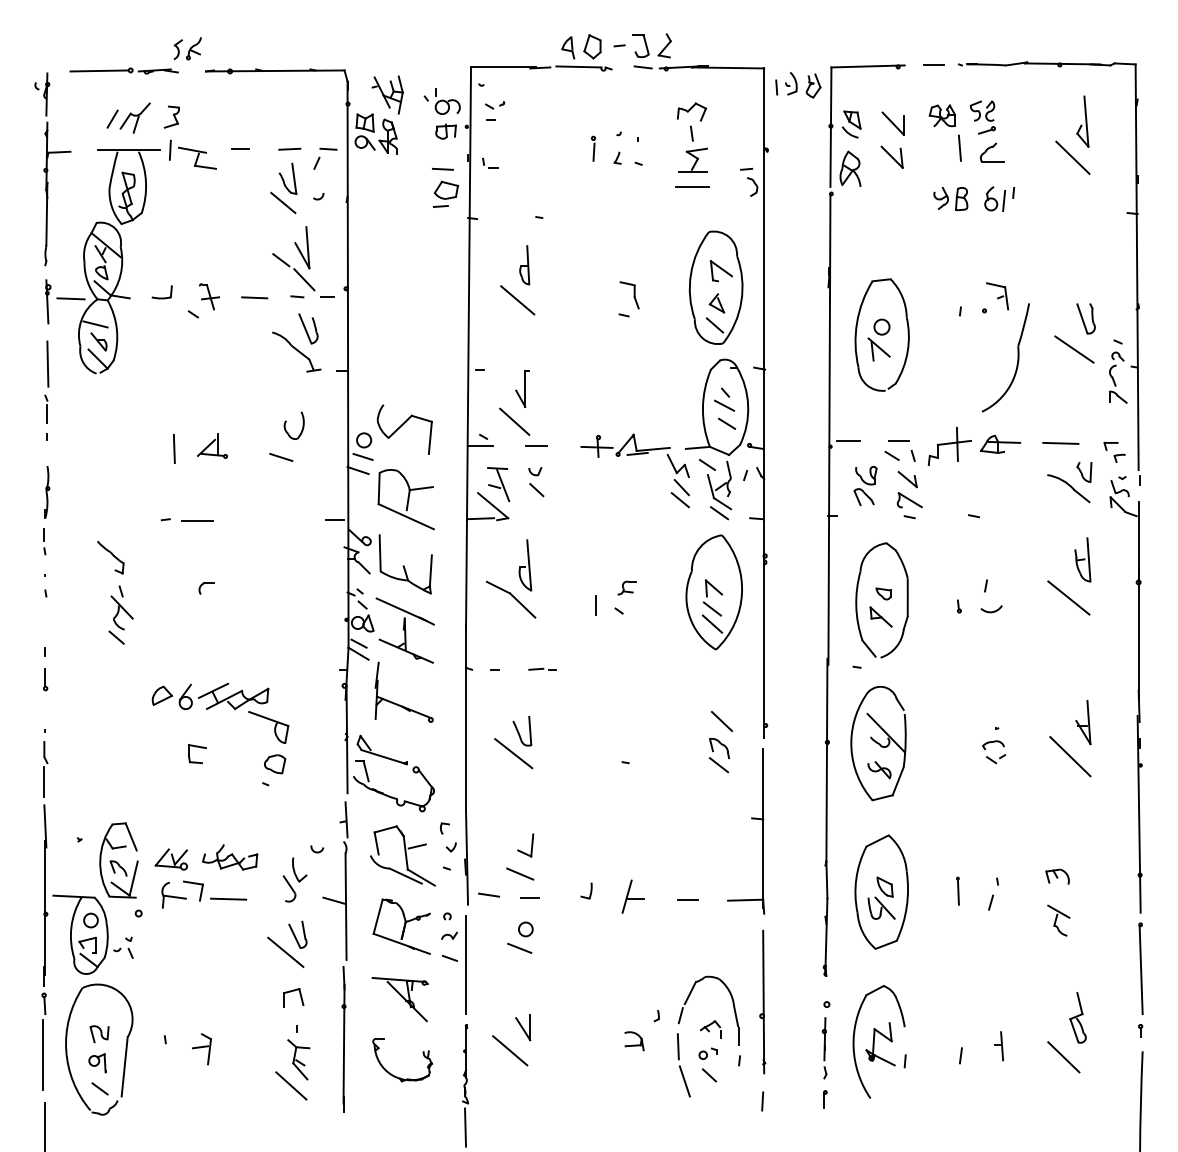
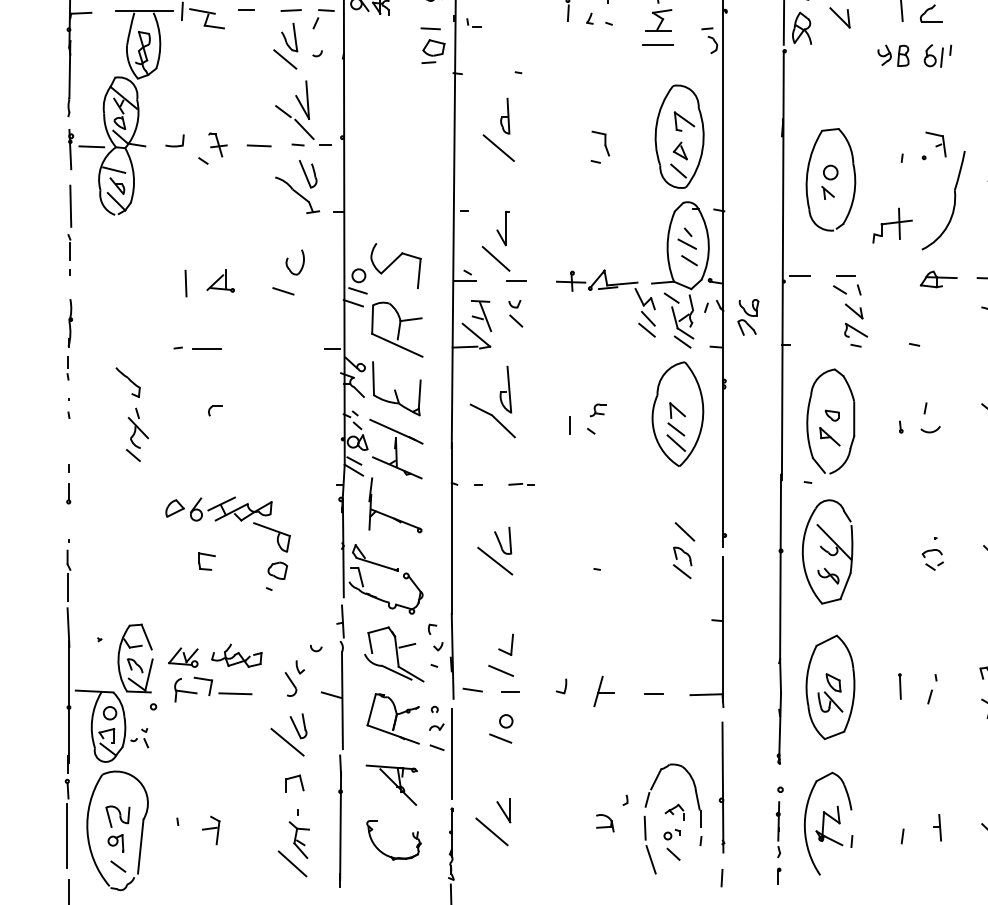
part: (878, 349) -> (827, 192), size x0.6
part: (949, 446) -> (892, 225), moved
part: (865, 485) -> (748, 316), moved
part: (299, 869) -> (300, 666), size x0.6
part: (99, 1034) -> (117, 817), size x1.4

